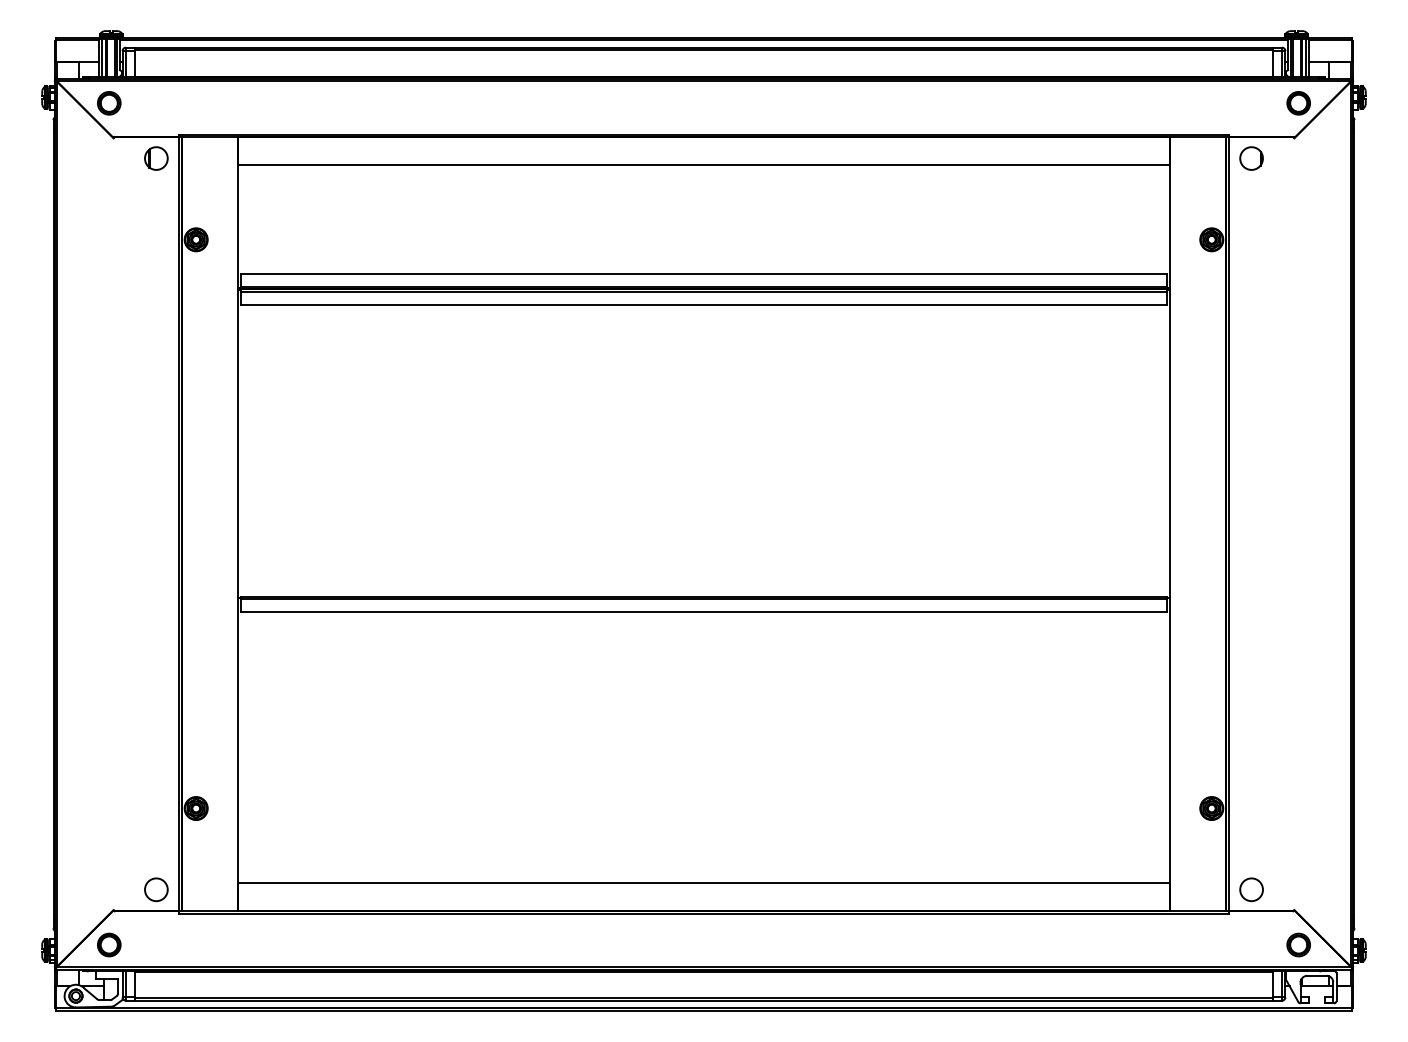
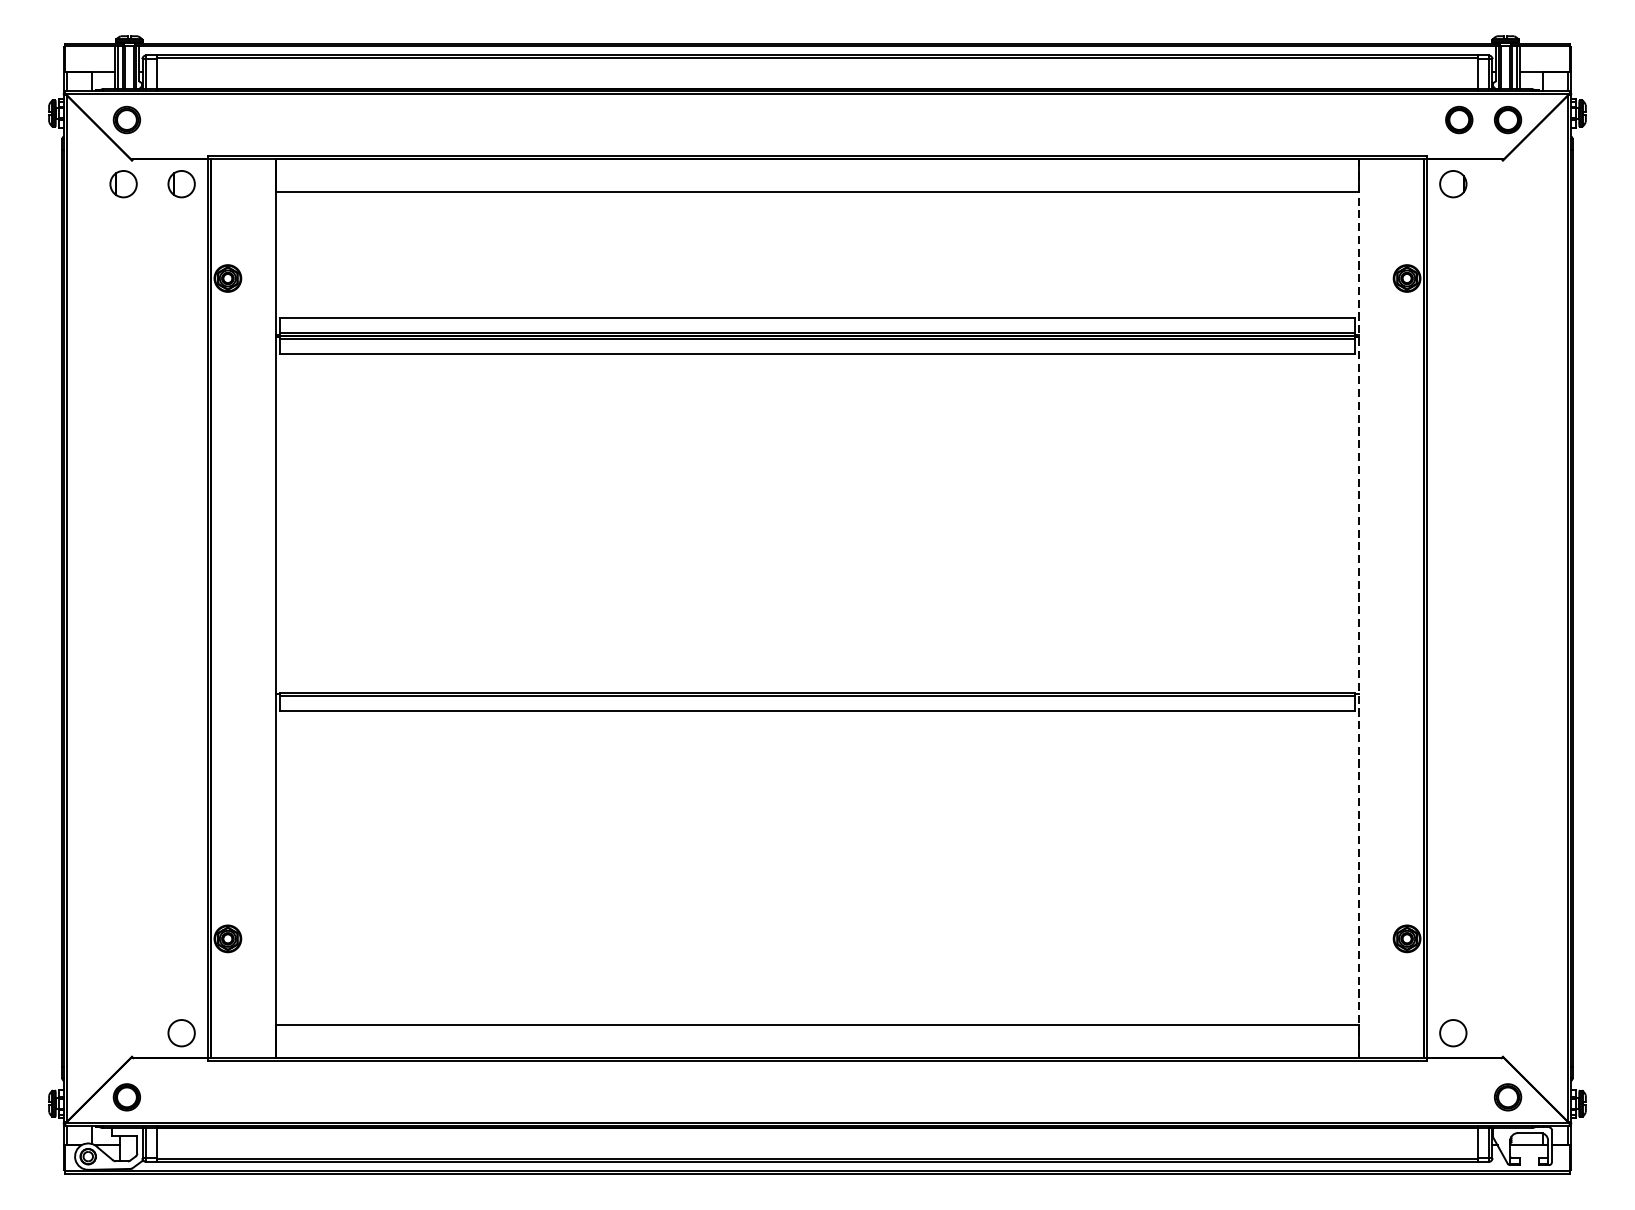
part: (1256, 103) -> (1459, 120), added
part: (106, 158) -> (123, 184), added
line: (1170, 524) -> (1359, 609), solid -> dashed

